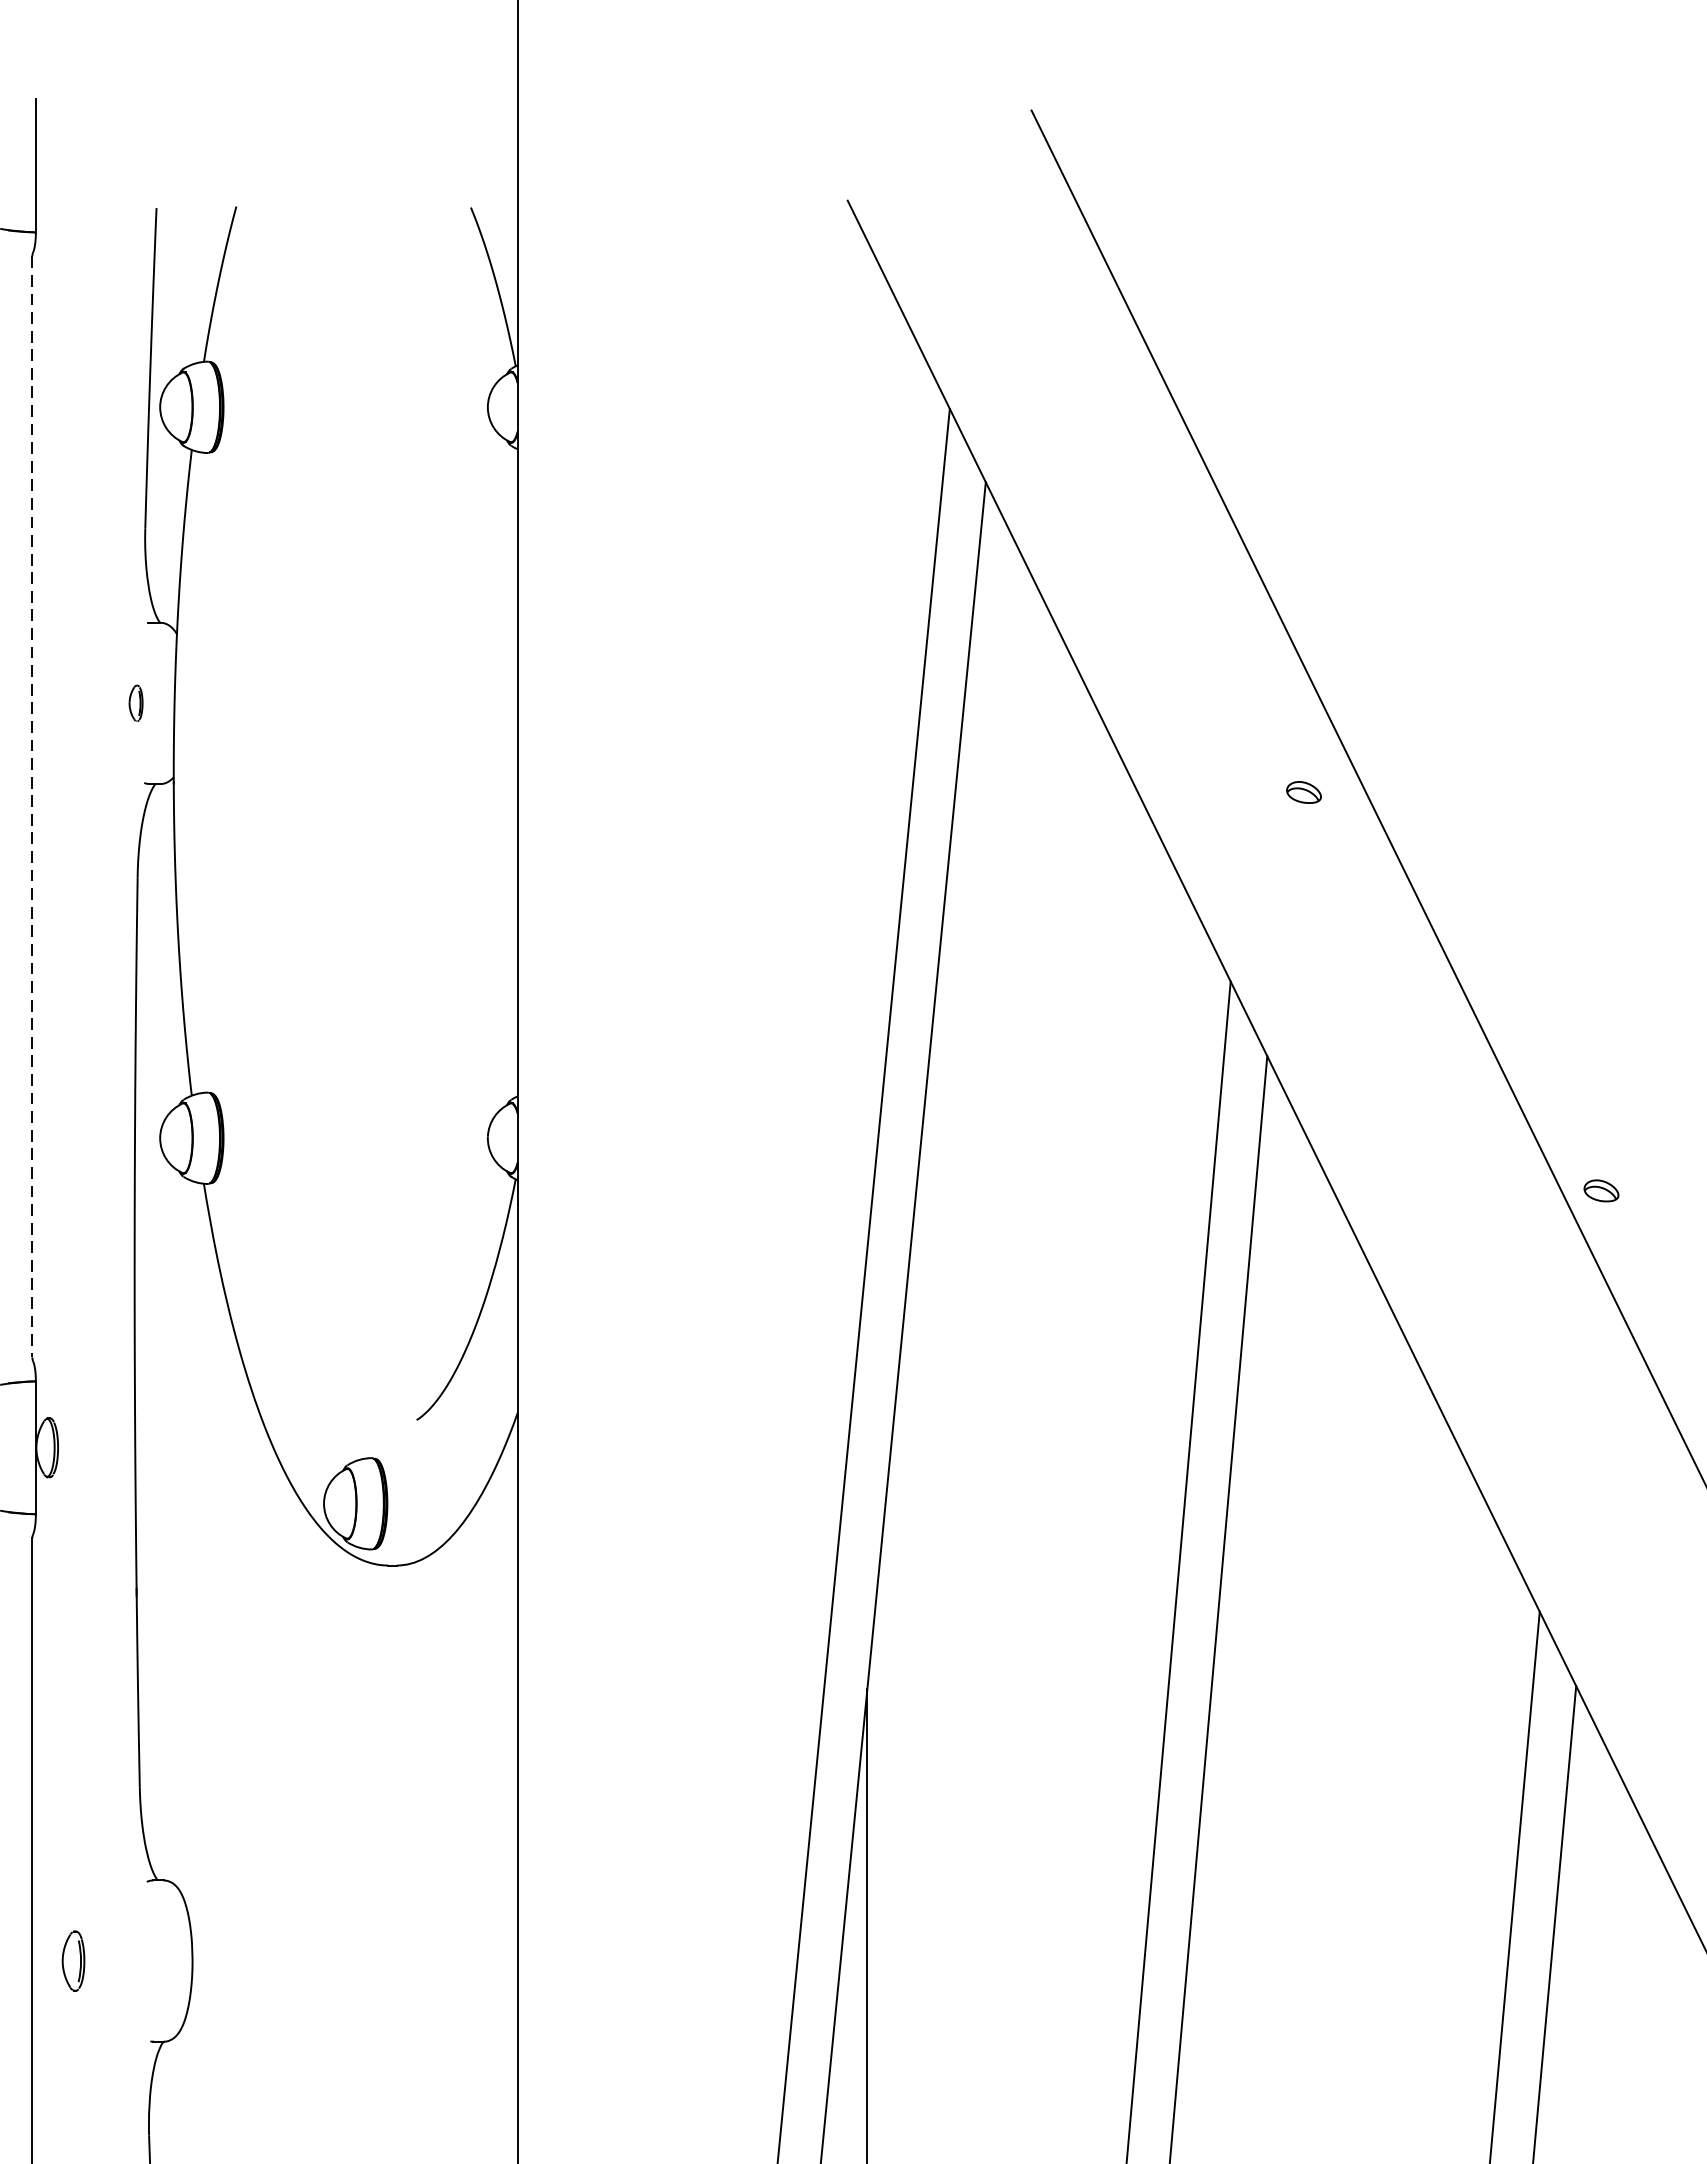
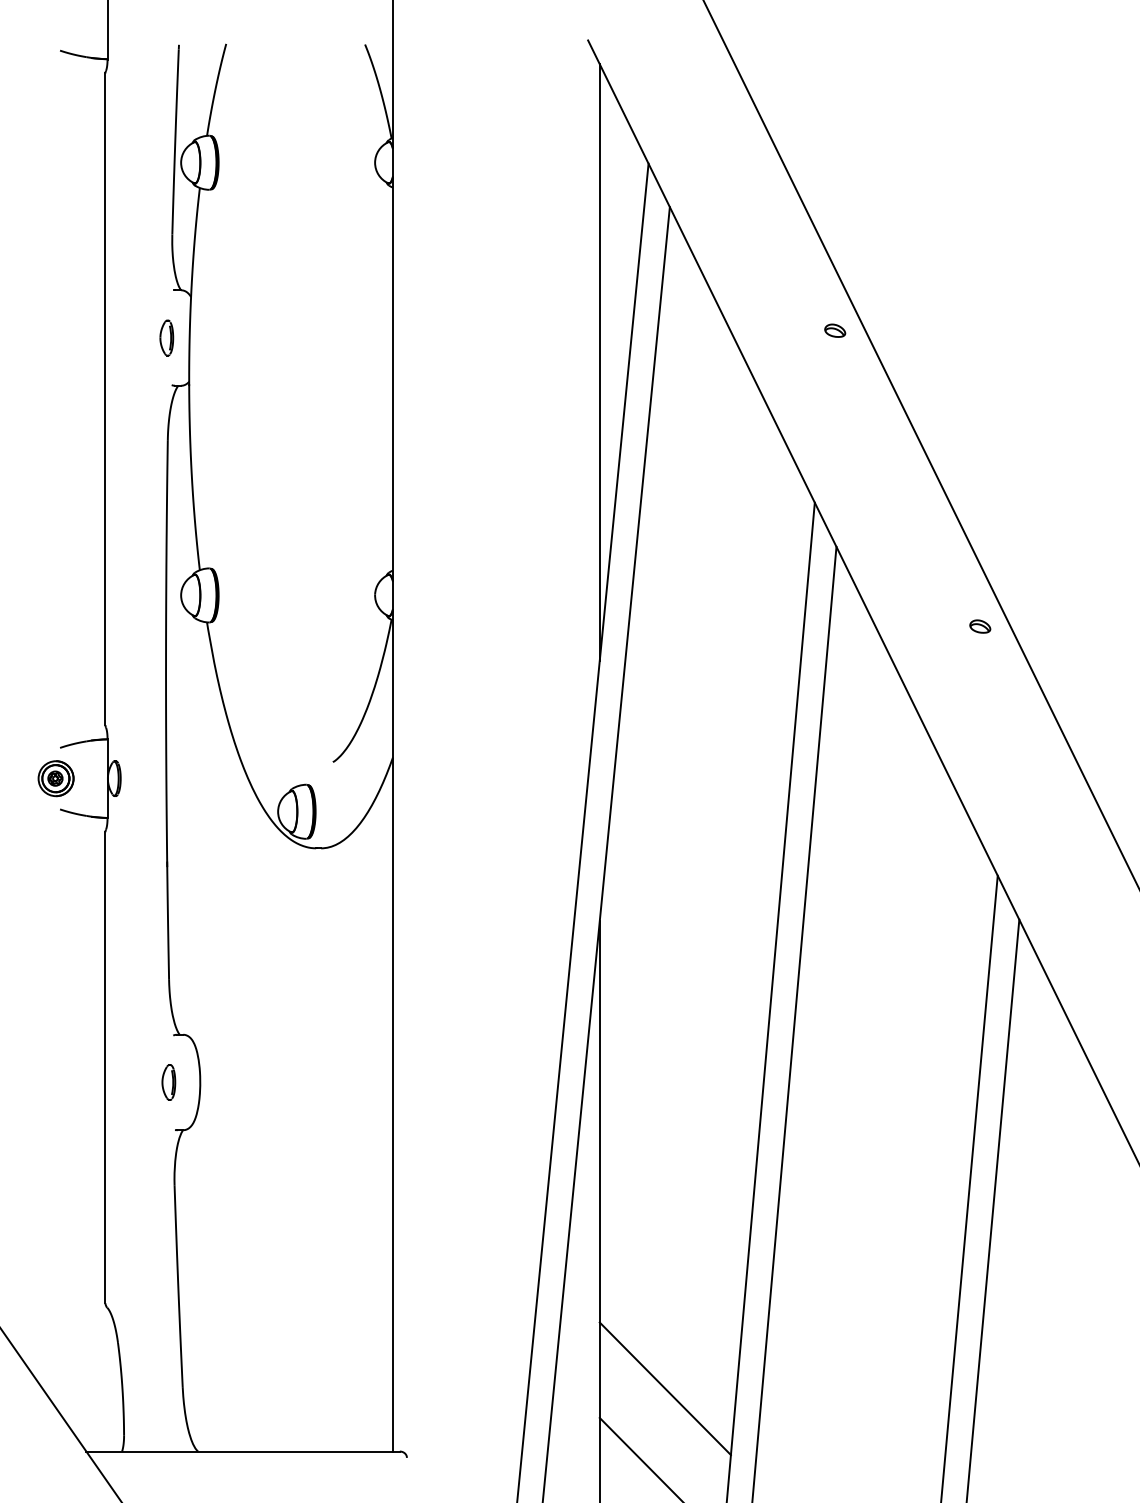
part: (135, 702) -> (166, 337), size x1.67
line: (866, 744) -> (599, 362), added
part: (1304, 792) -> (835, 330), moved
line: (32, 807) -> (105, 399), dashed -> solid
part: (1601, 1190) -> (980, 626), moved
part: (72, 1961) -> (168, 1082), moved

